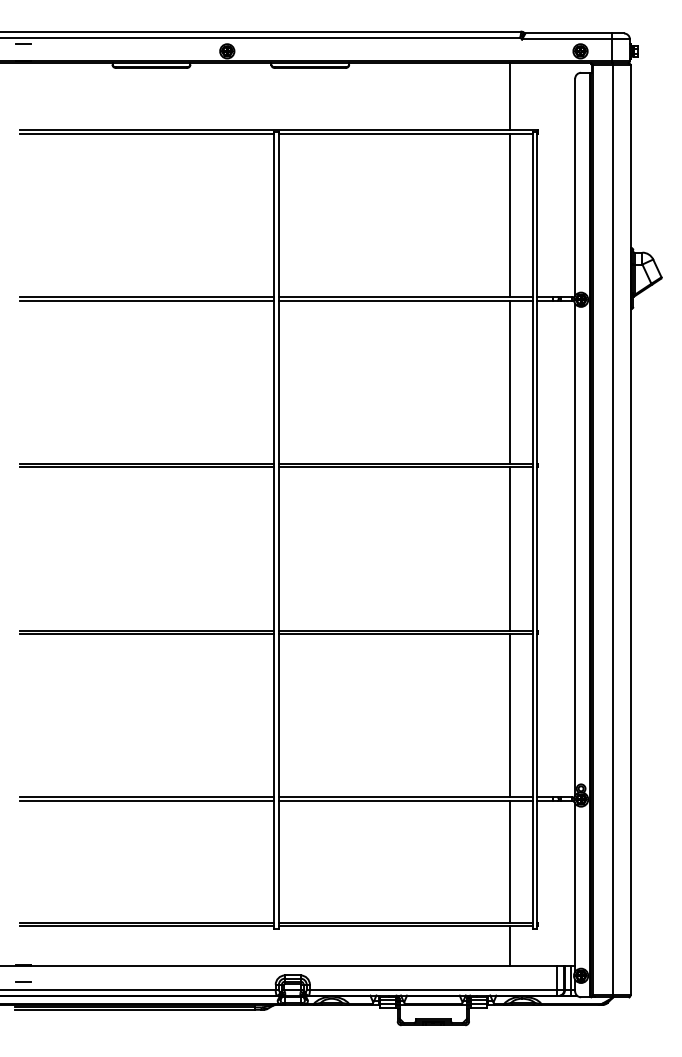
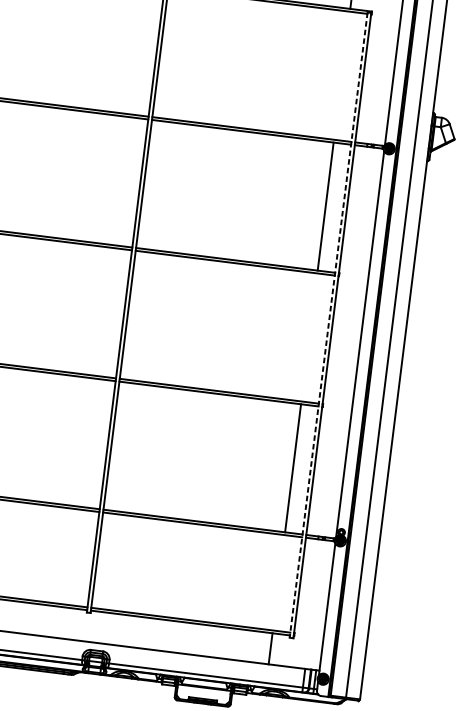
line: (510, 215) -> (342, 75), removed
line: (532, 530) -> (328, 325), solid -> dashed
line: (510, 548) -> (309, 337), removed
line: (510, 861) -> (278, 582), removed

